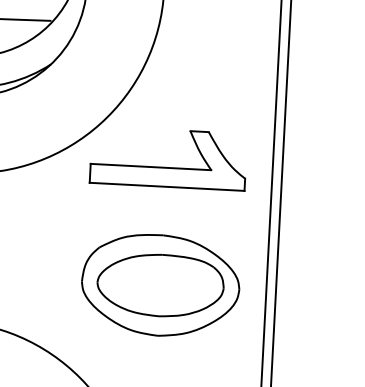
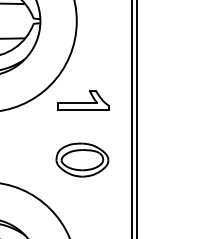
part: (169, 159) -> (83, 100), size x0.7
part: (160, 284) -> (82, 159), size x0.7

